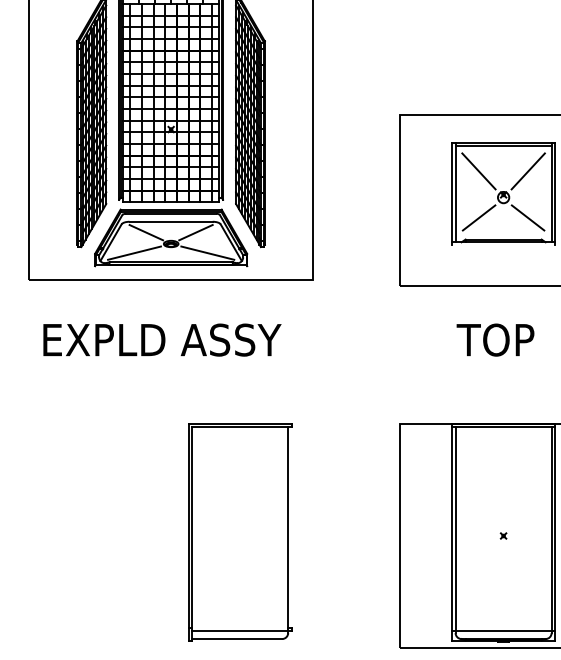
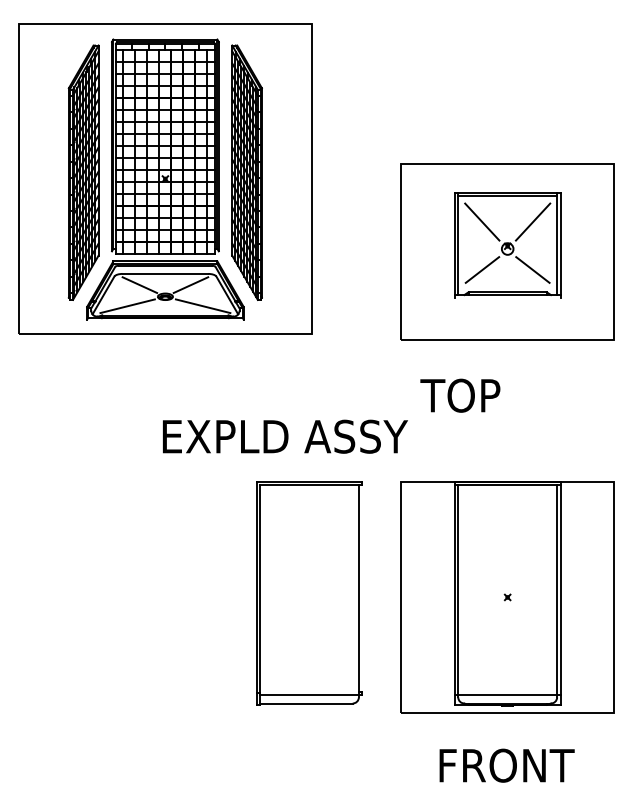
text: (162, 339) -> (285, 436), moved
text: (495, 339) -> (460, 395), moved
part: (240, 532) -> (309, 593), moved

